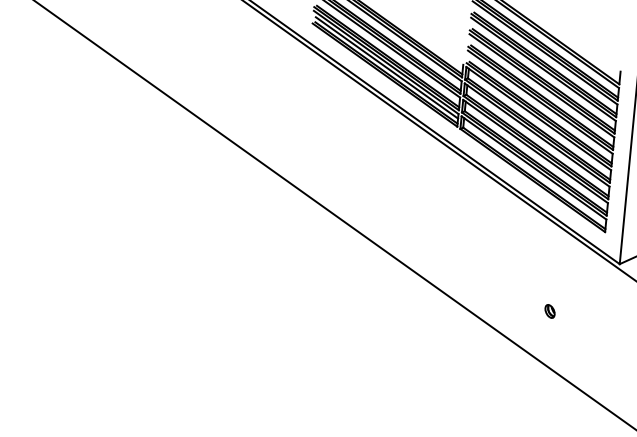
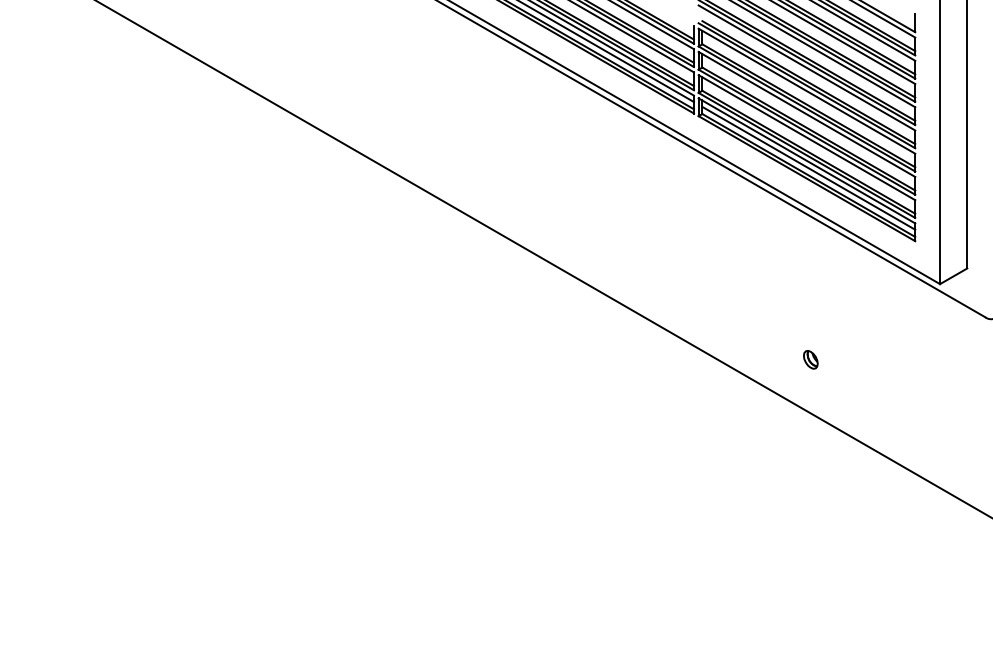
line: (534, 172) -> (808, 167), added
part: (549, 311) -> (810, 359), moved

